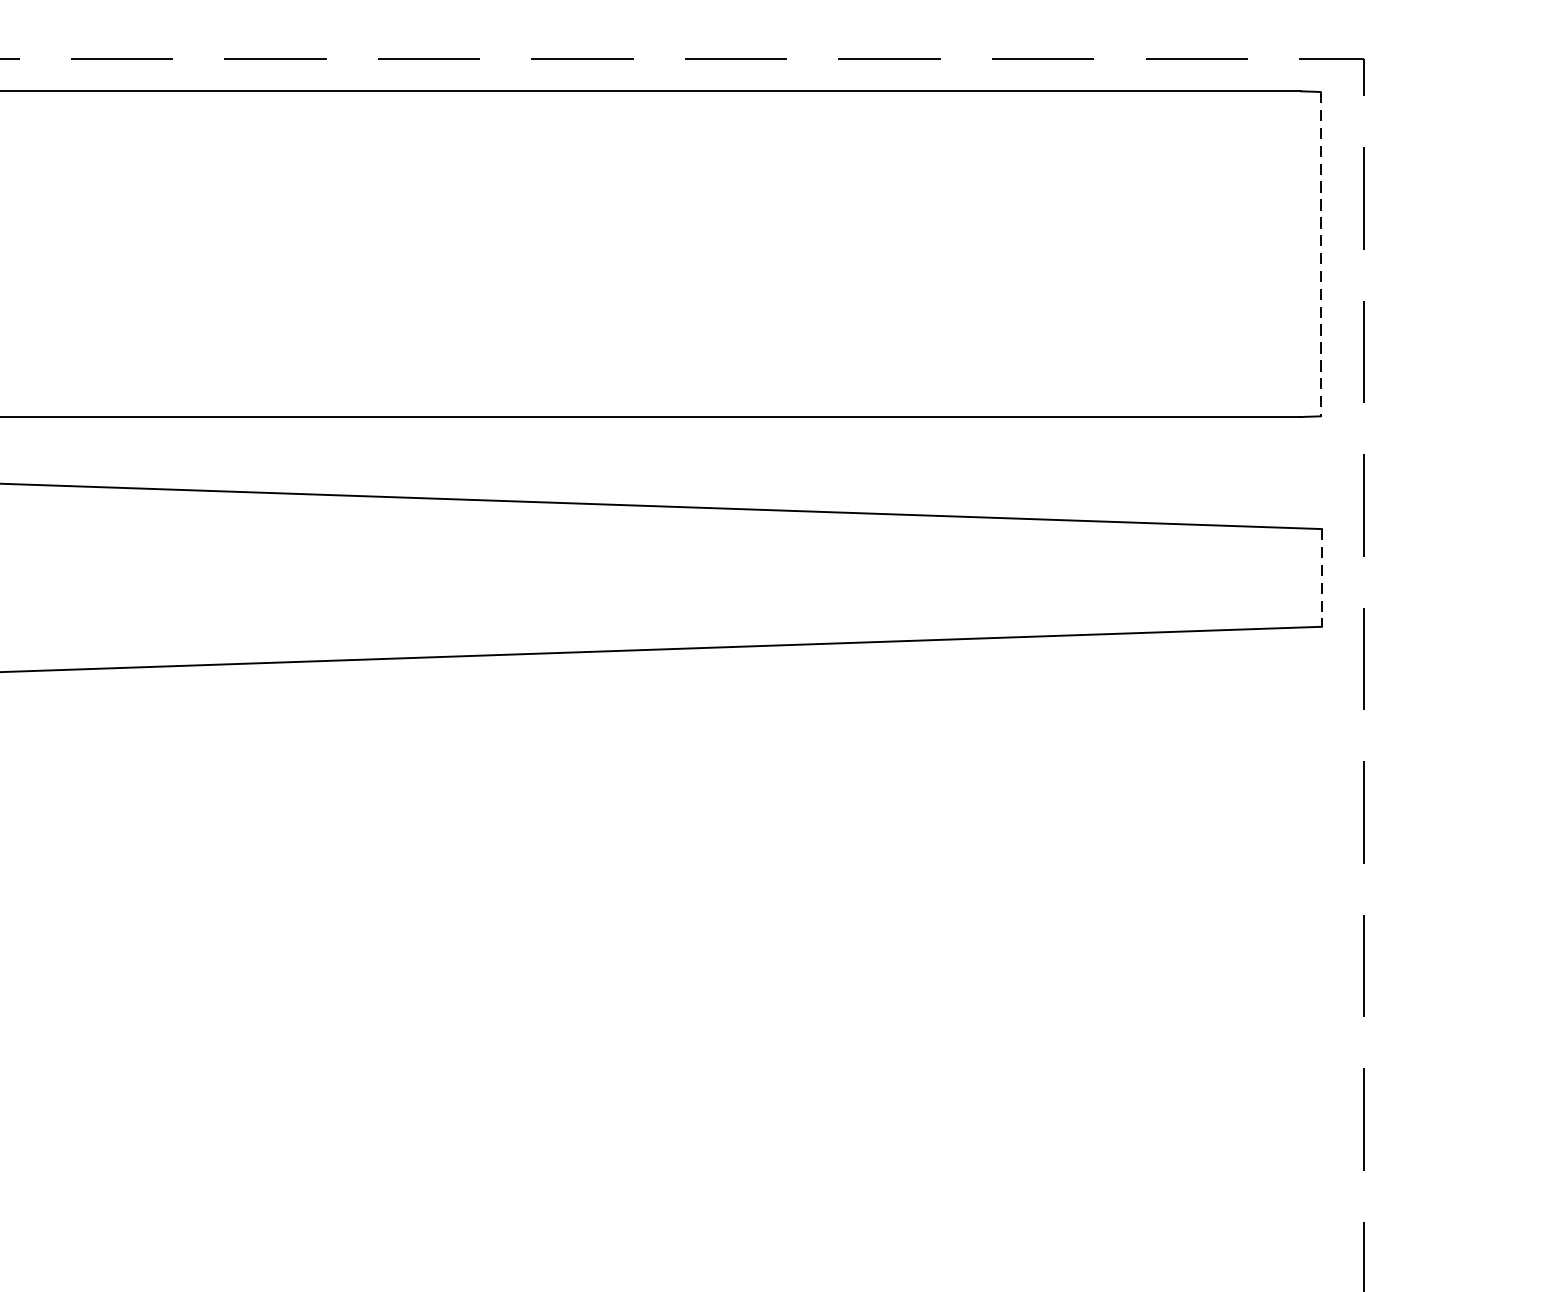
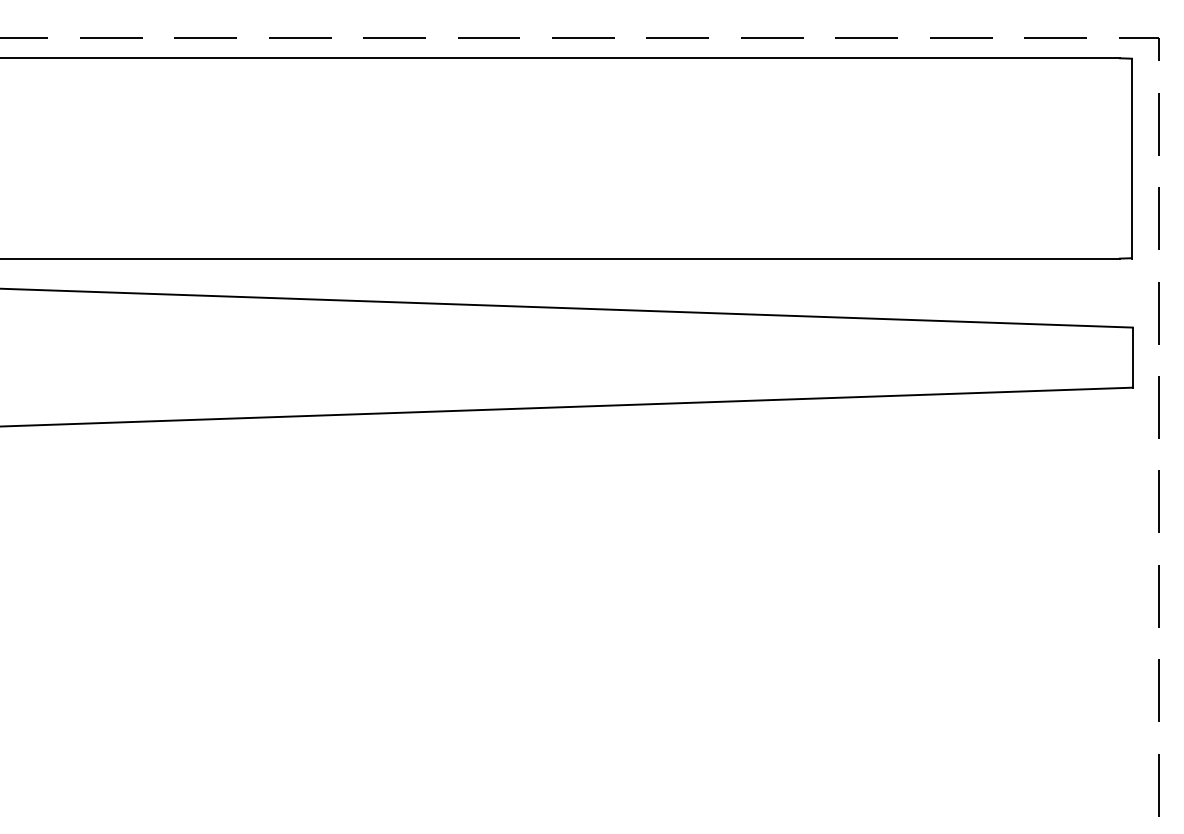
line: (1320, 254) -> (1131, 158), dashed -> solid
line: (1321, 579) -> (1132, 358), dashed -> solid

